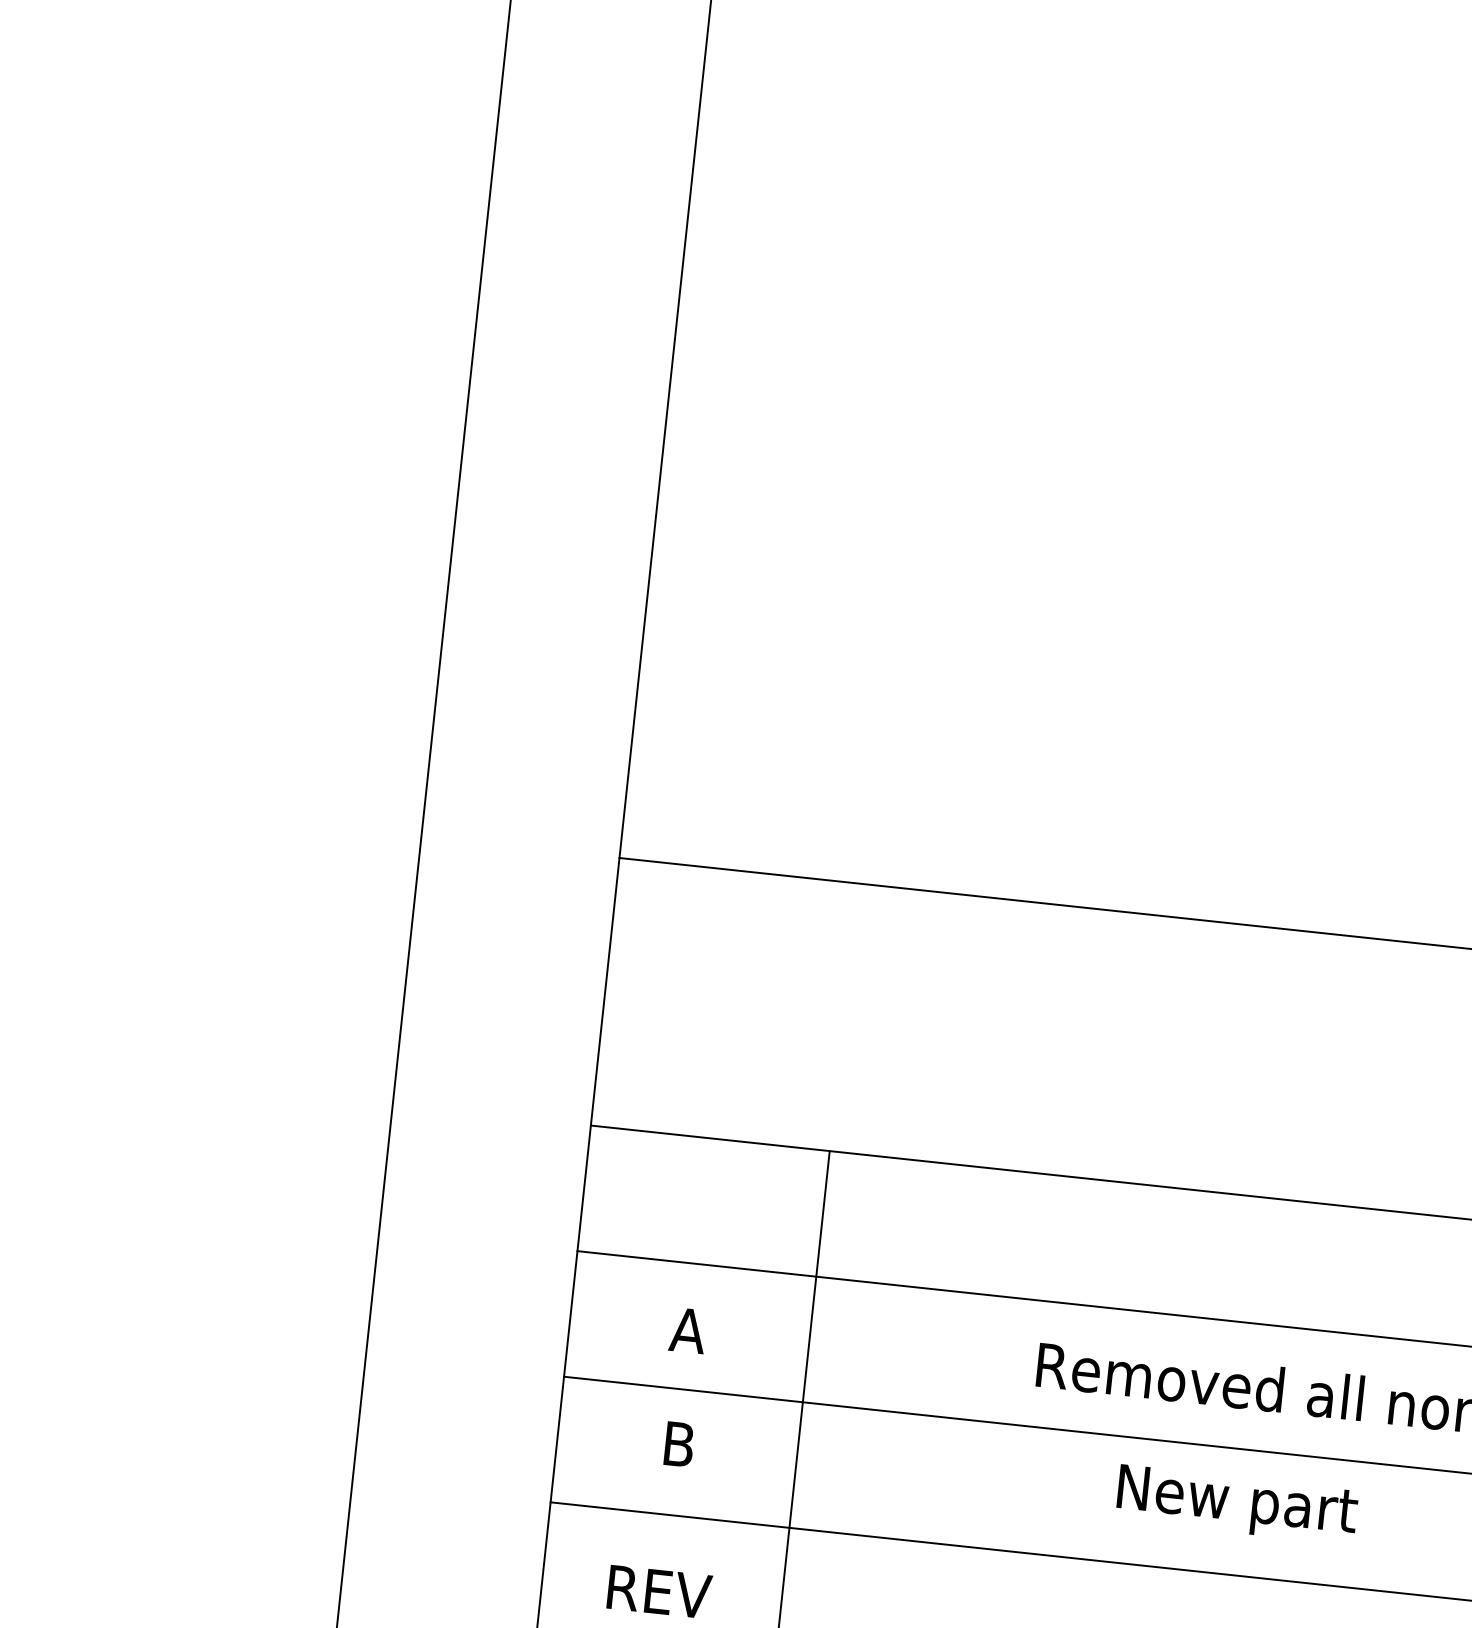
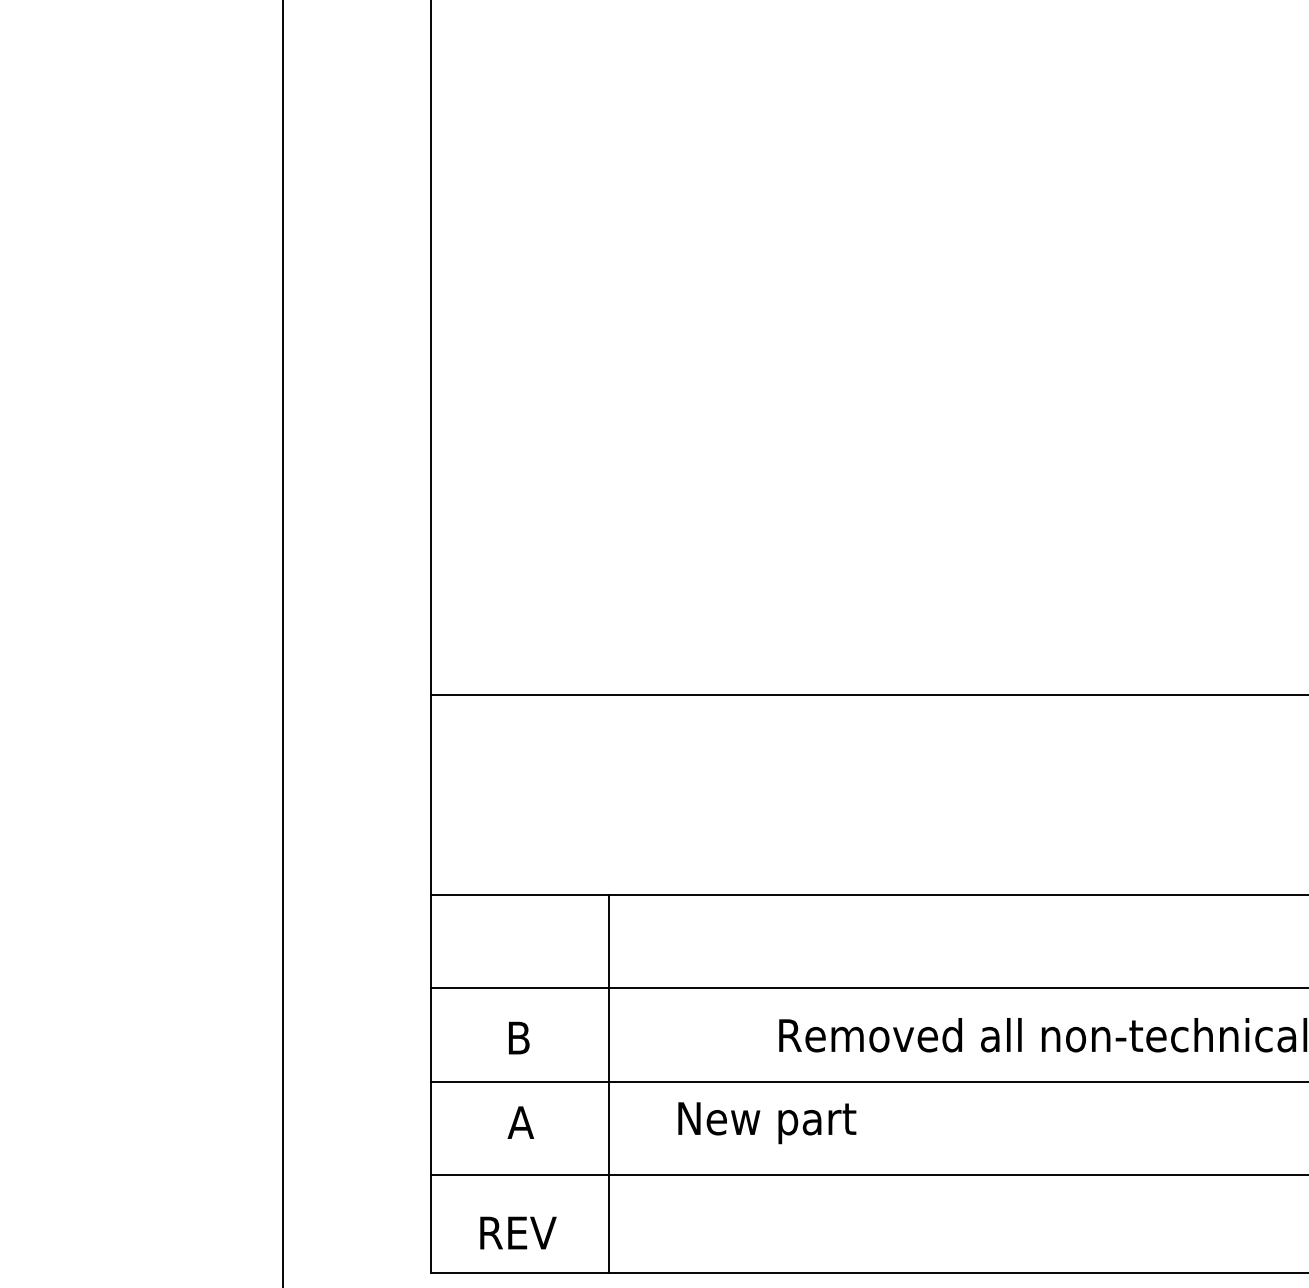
text: (687, 1329) -> (518, 1037), A -> B
text: (678, 1444) -> (520, 1122), B -> A
text: (1237, 1505) -> (767, 1123), moved

